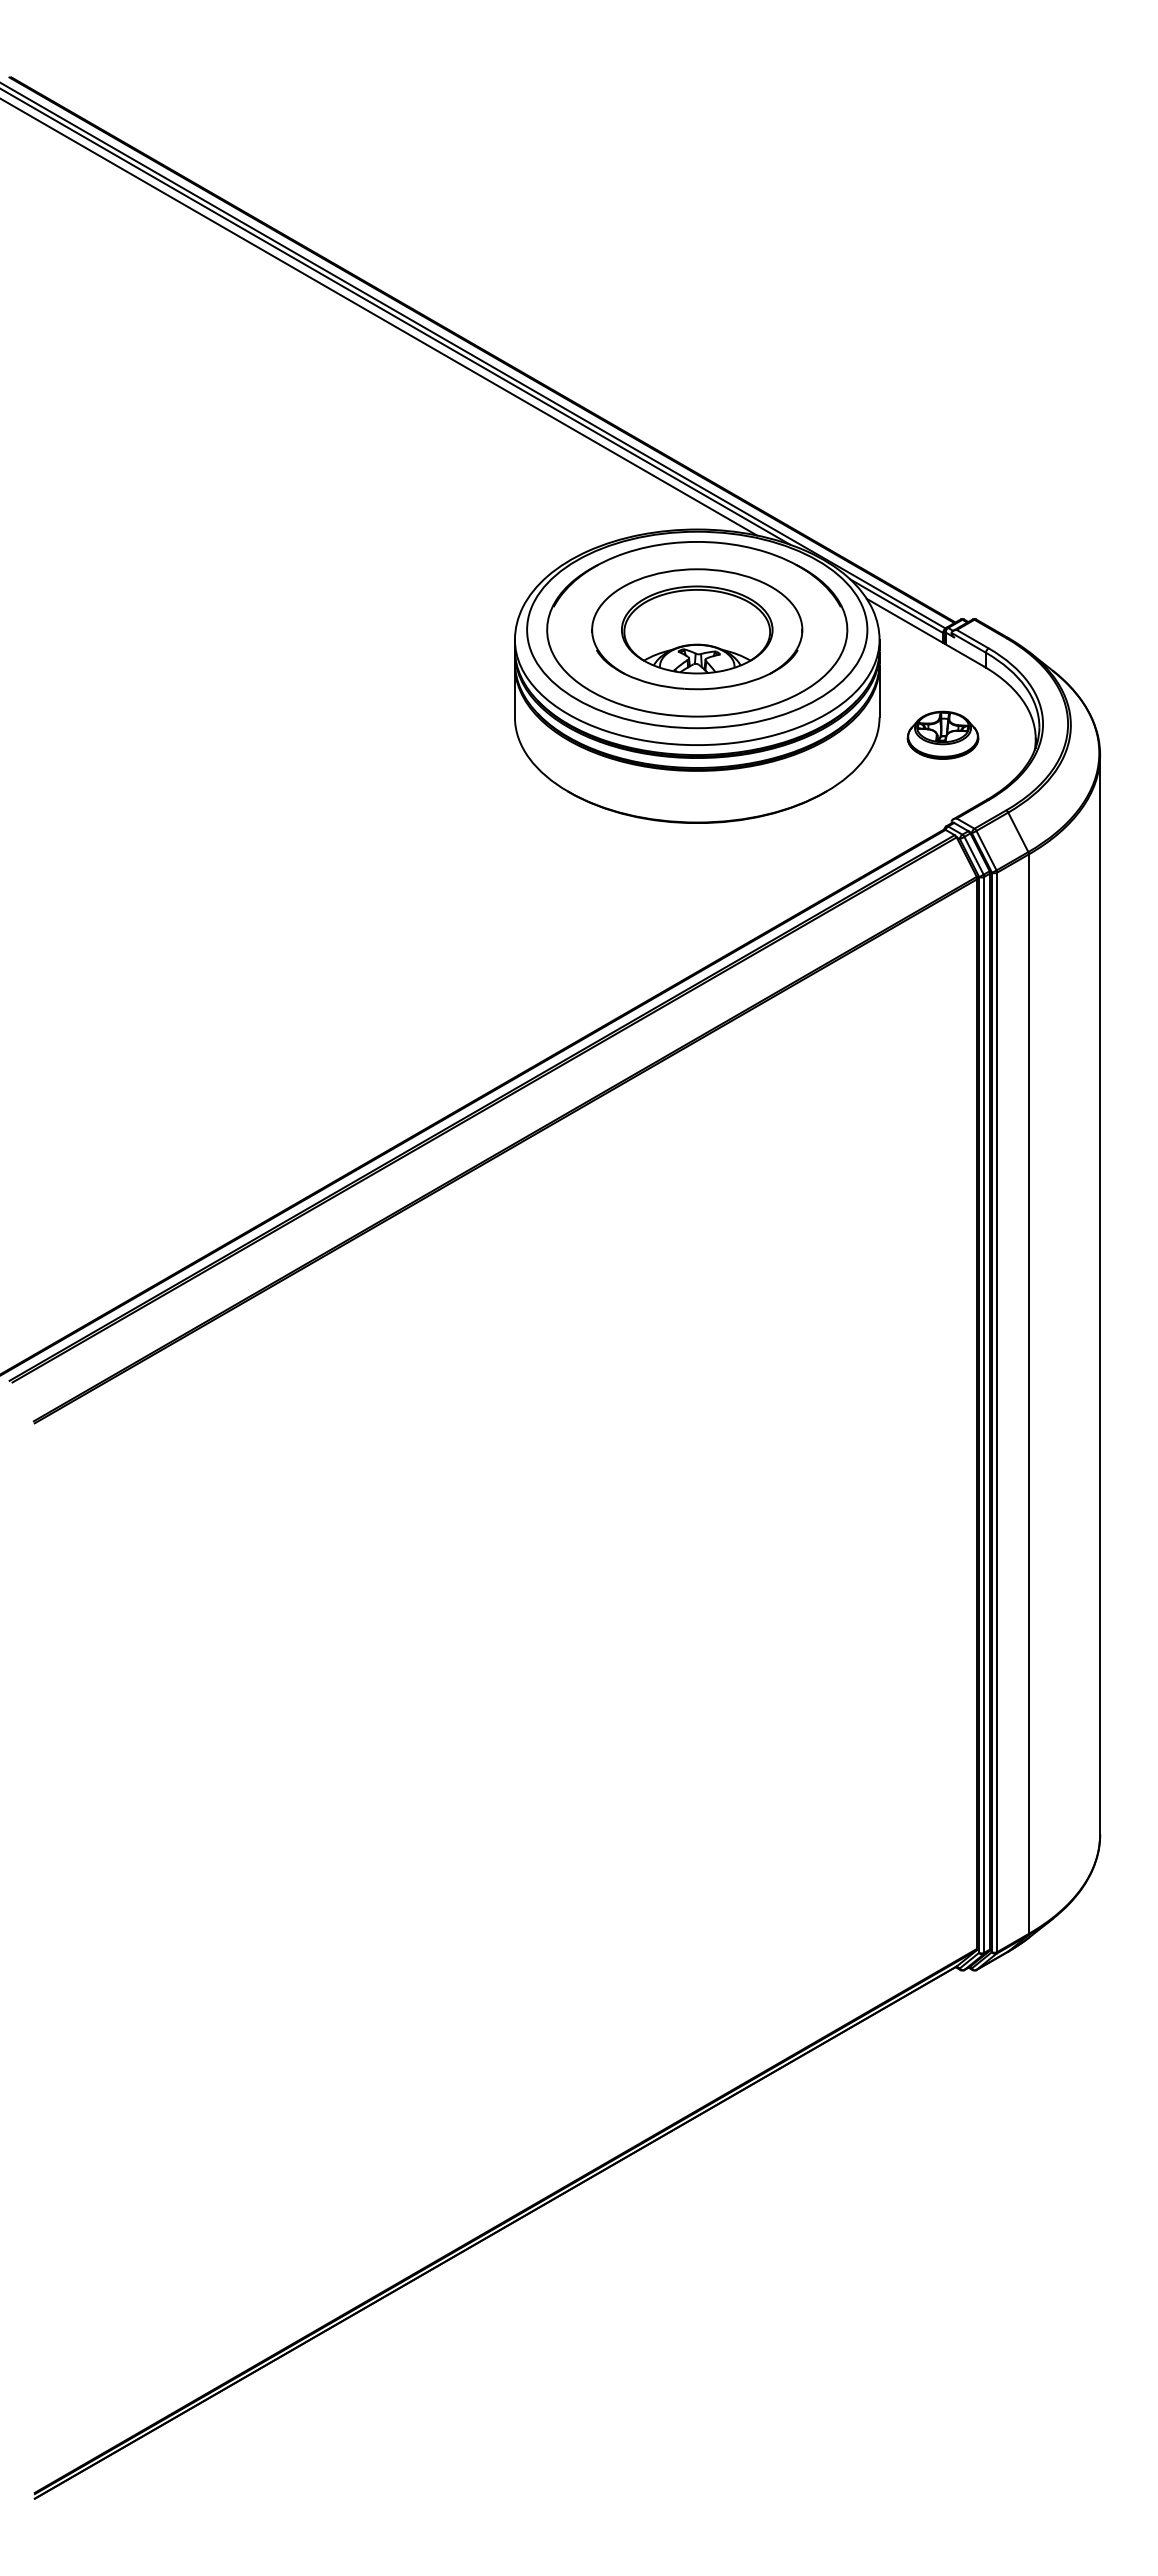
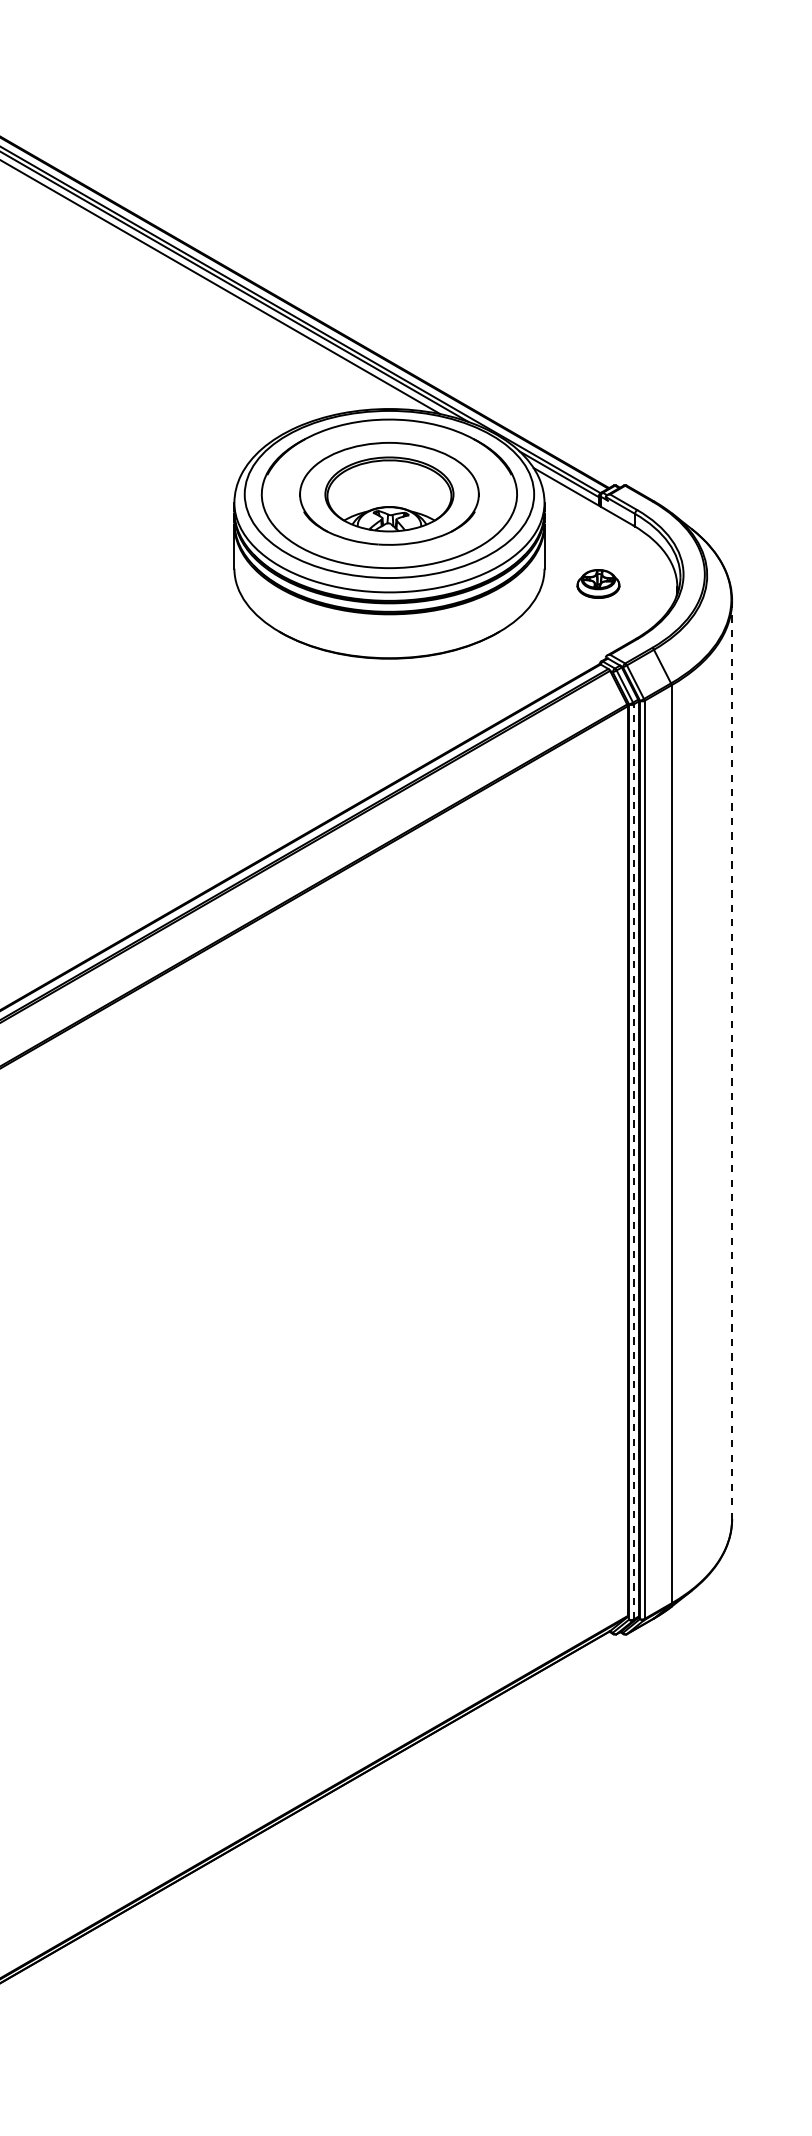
part: (942, 734) -> (598, 583), size x0.7
line: (1100, 1294) -> (732, 1059), solid -> dashed
line: (984, 1414) -> (633, 1161), solid -> dashed

